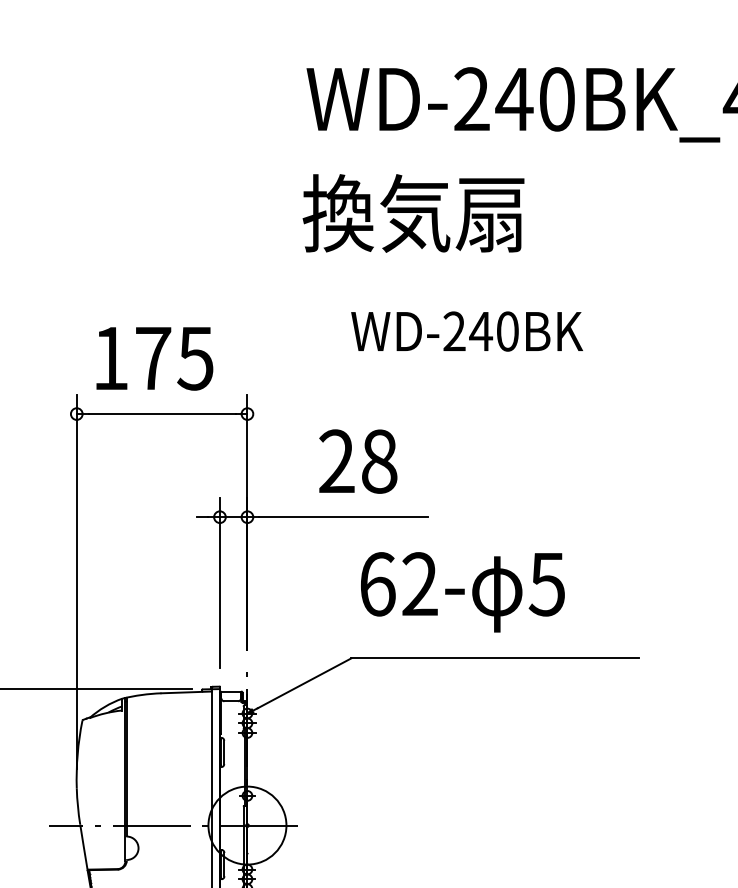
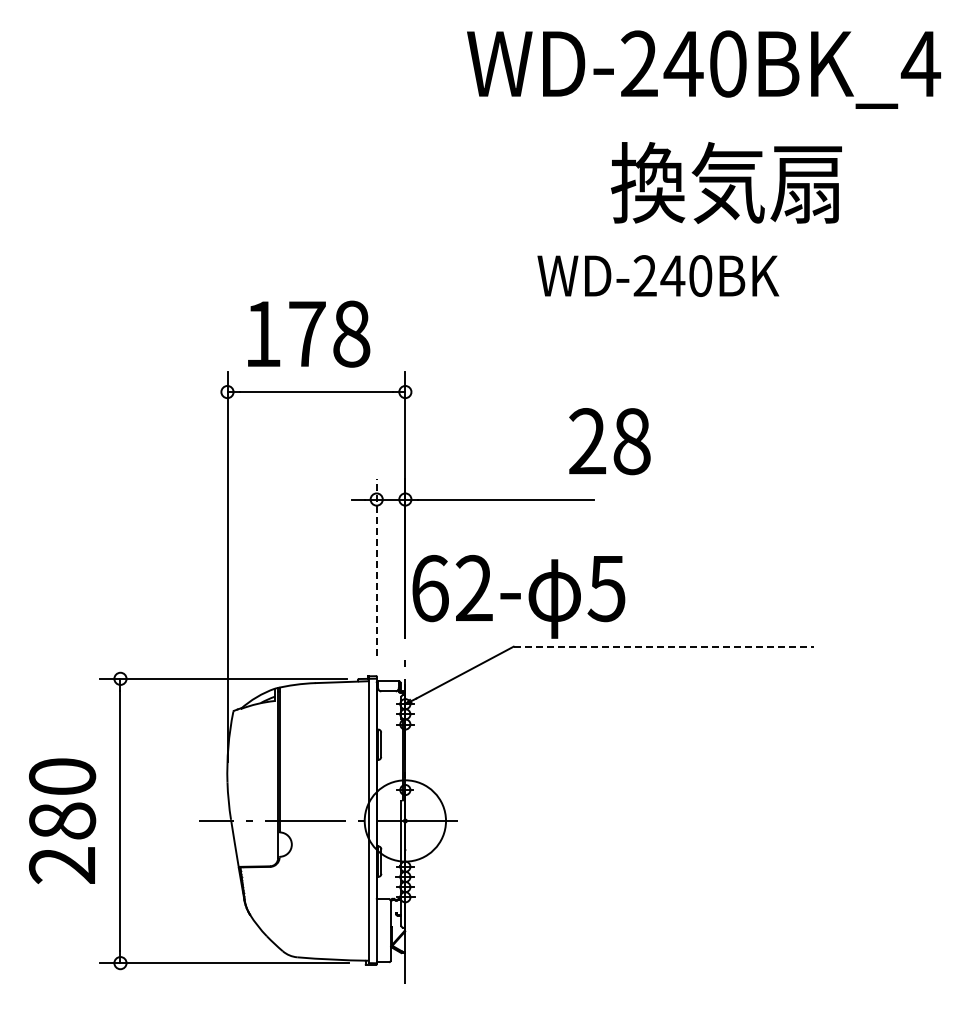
text: (413, 213) -> (726, 182), moved
text: (467, 331) -> (658, 275), moved
text: (195, 357) -> (351, 333), 175 -> 178
text: (357, 461) -> (609, 441), moved
line: (219, 582) -> (376, 567), solid -> dashed
text: (462, 591) -> (518, 596), moved
line: (496, 658) -> (664, 646), solid -> dashed

